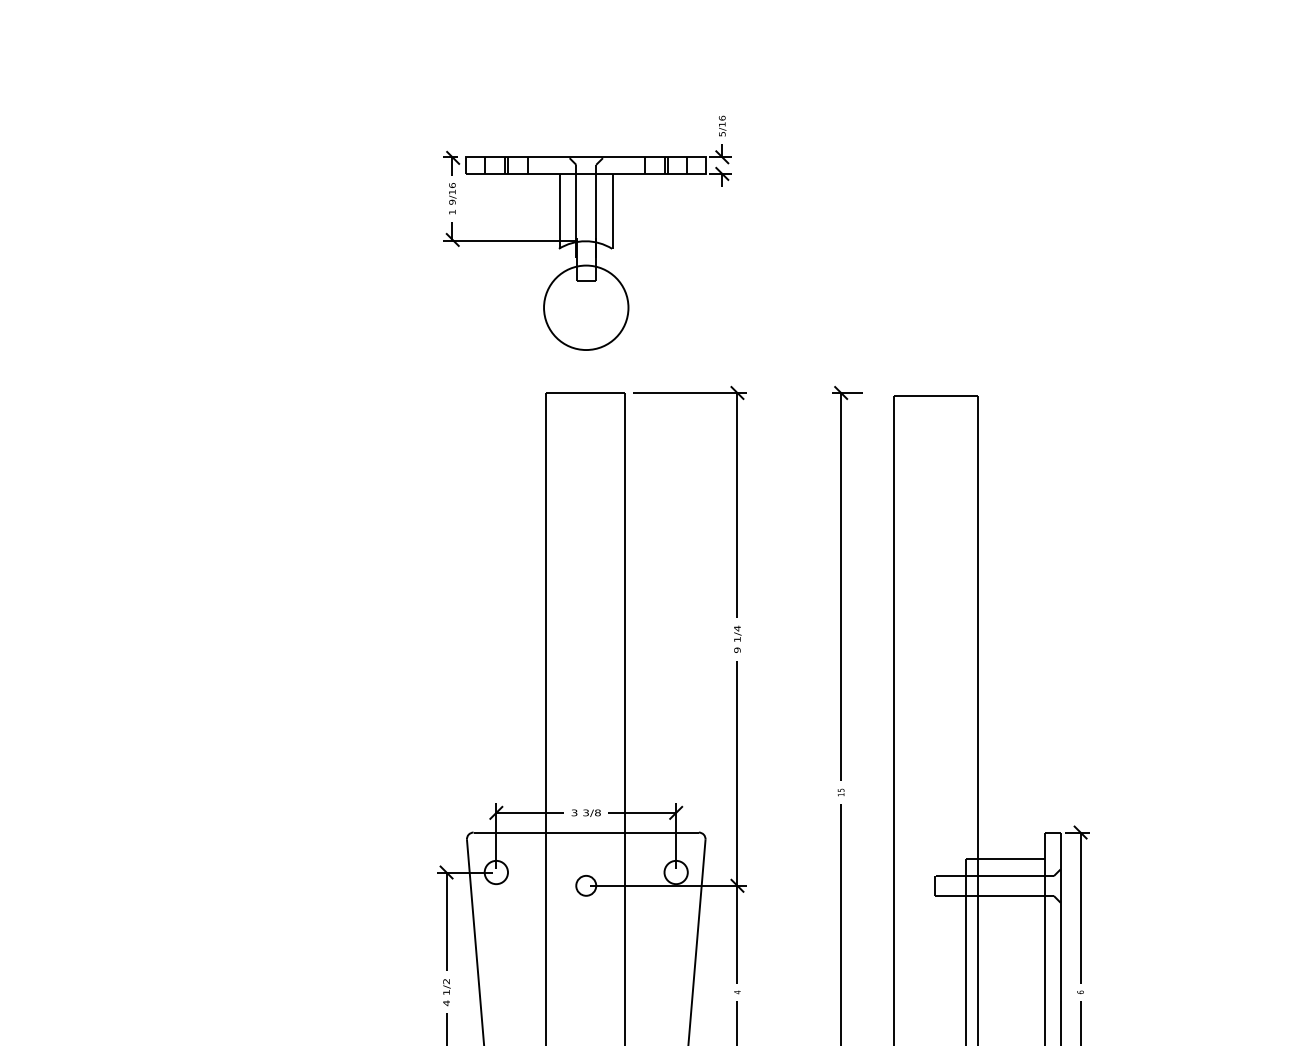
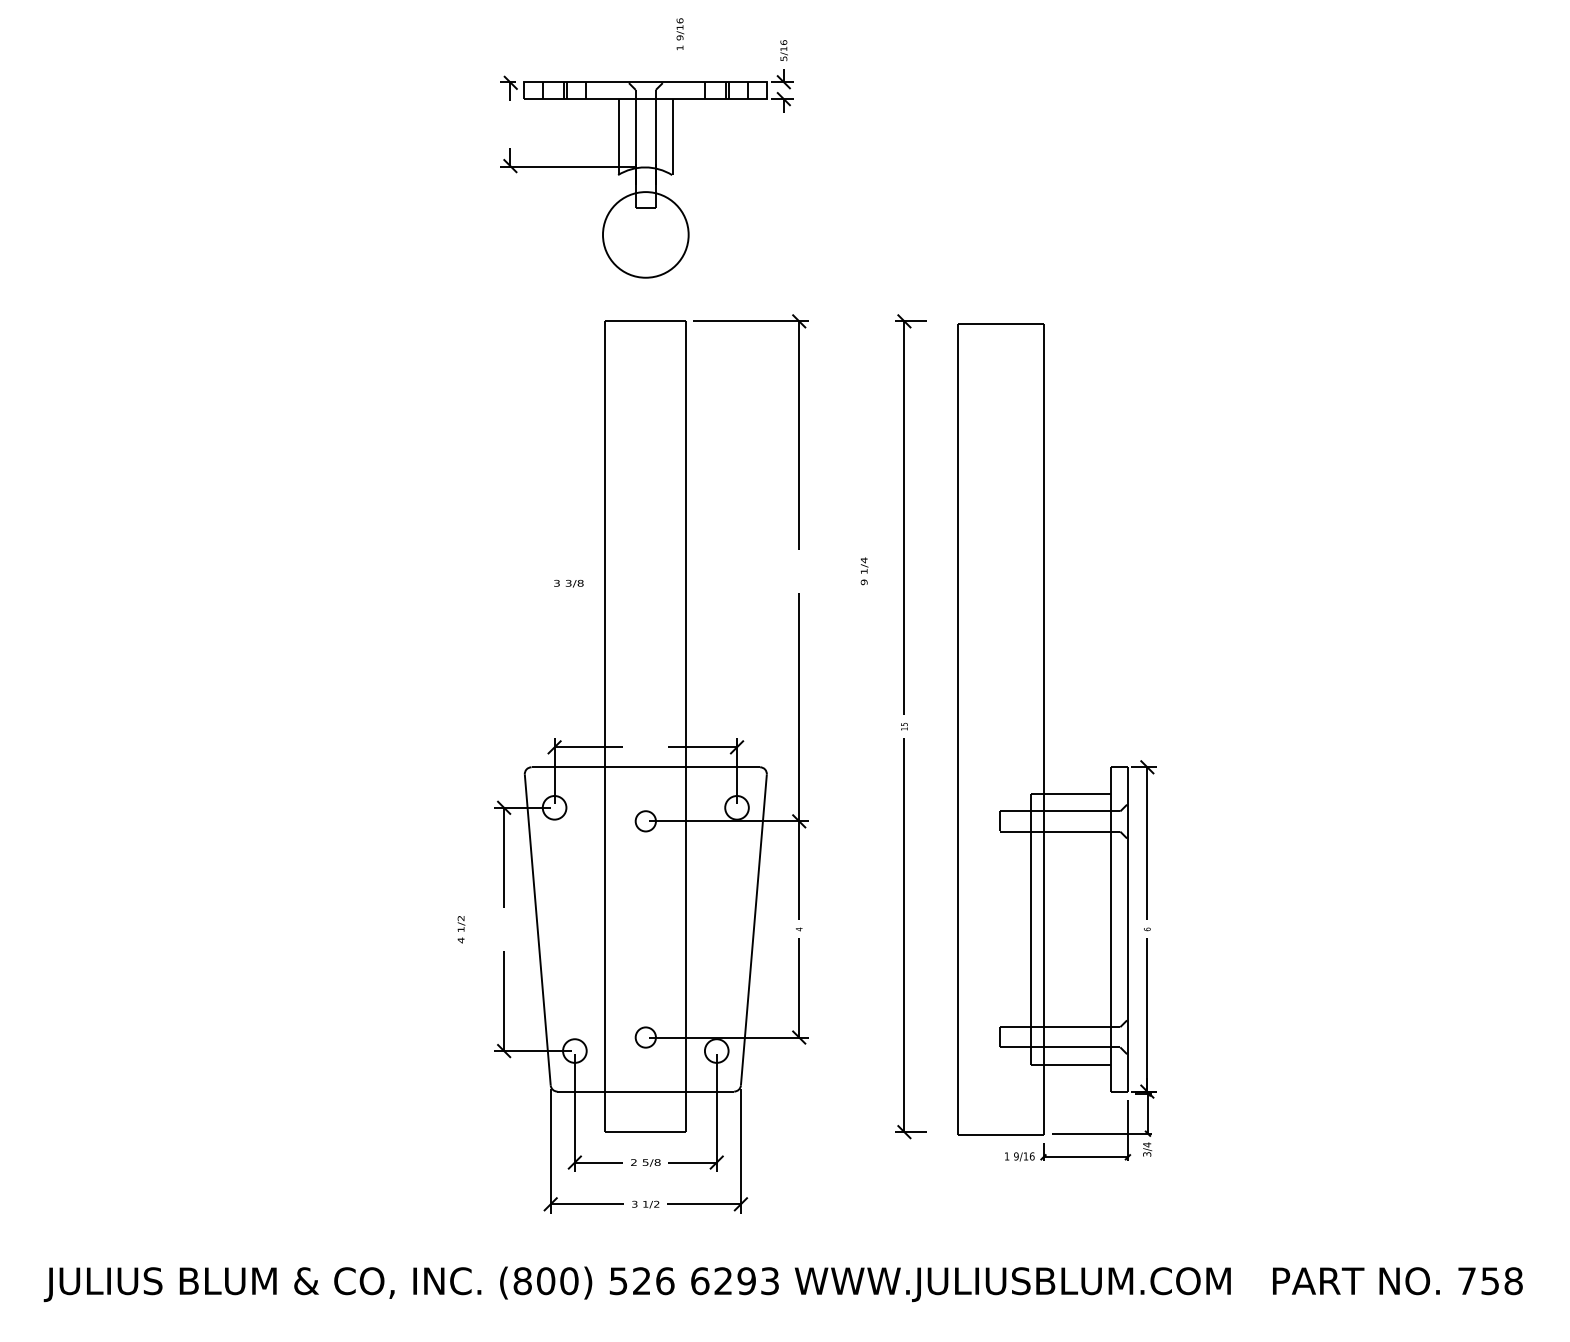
text: (452, 198) -> (680, 34), moved
text: (737, 639) -> (864, 571), moved
text: (585, 813) -> (568, 583), moved
text: (446, 992) -> (461, 929), moved

